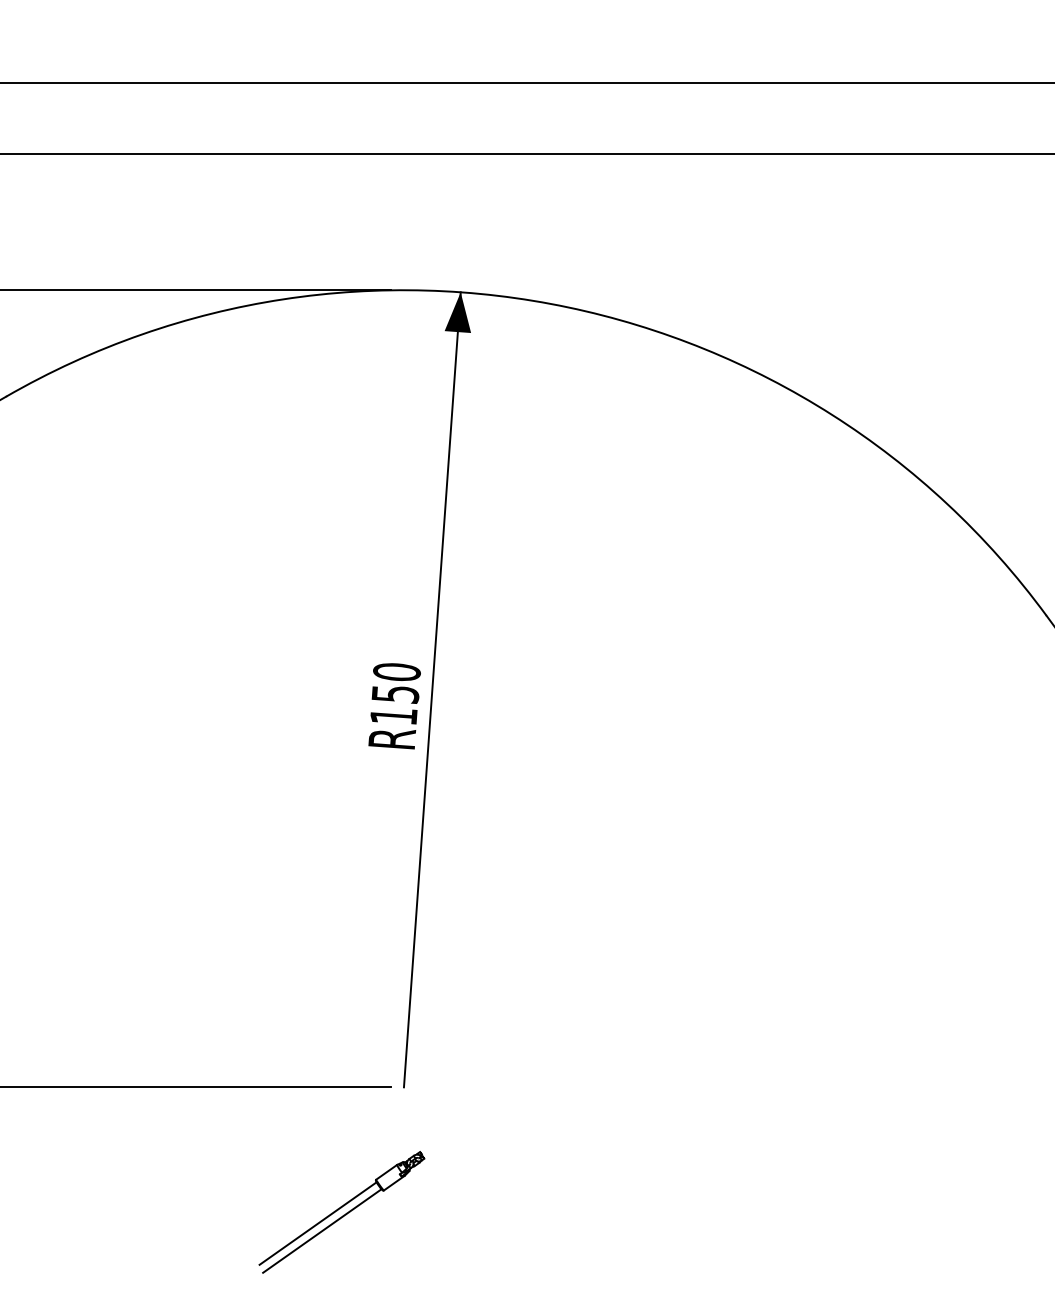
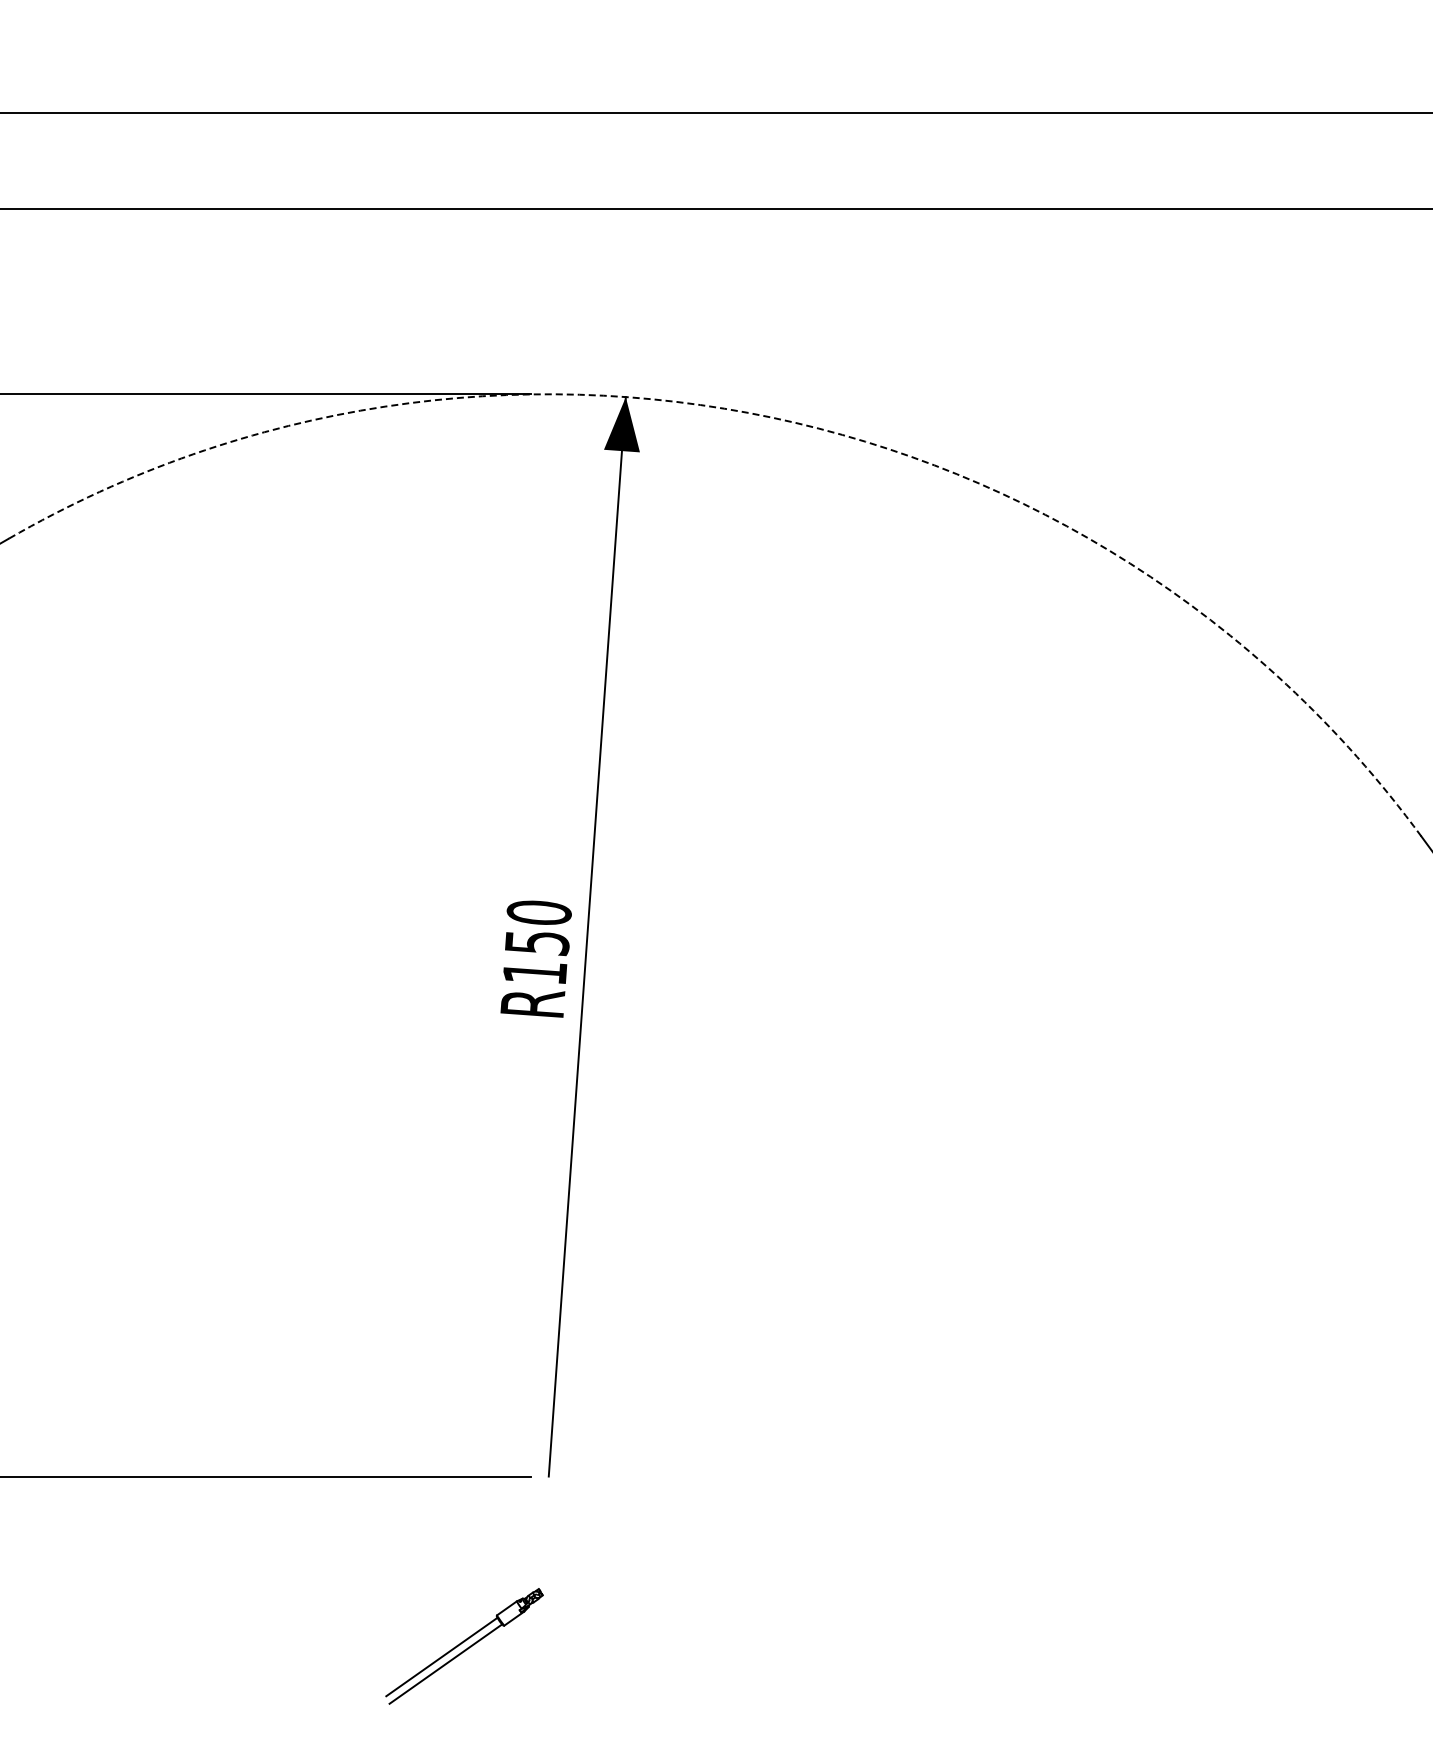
arc: (568, 307) -> (771, 417), solid -> dashed
part: (341, 1212) -> (464, 1646), size x0.7

